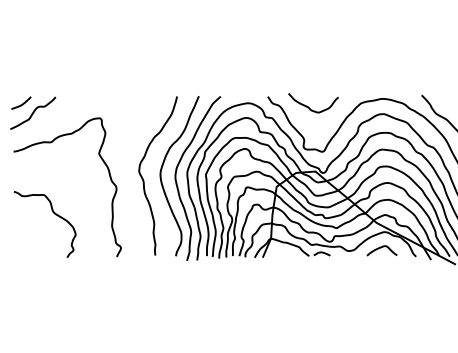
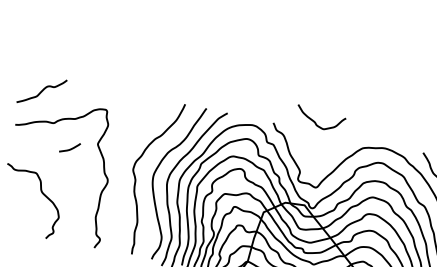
curve: (22, 103) -> (71, 148), moved
curve: (309, 107) -> (315, 122), moved

